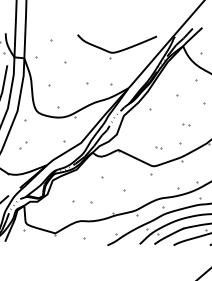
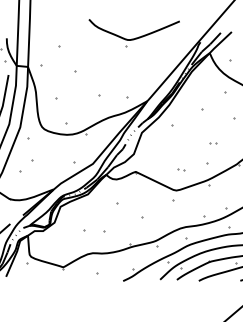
part: (117, 46) -> (134, 32), moved
part: (23, 145) -> (27, 166), size x1.6

